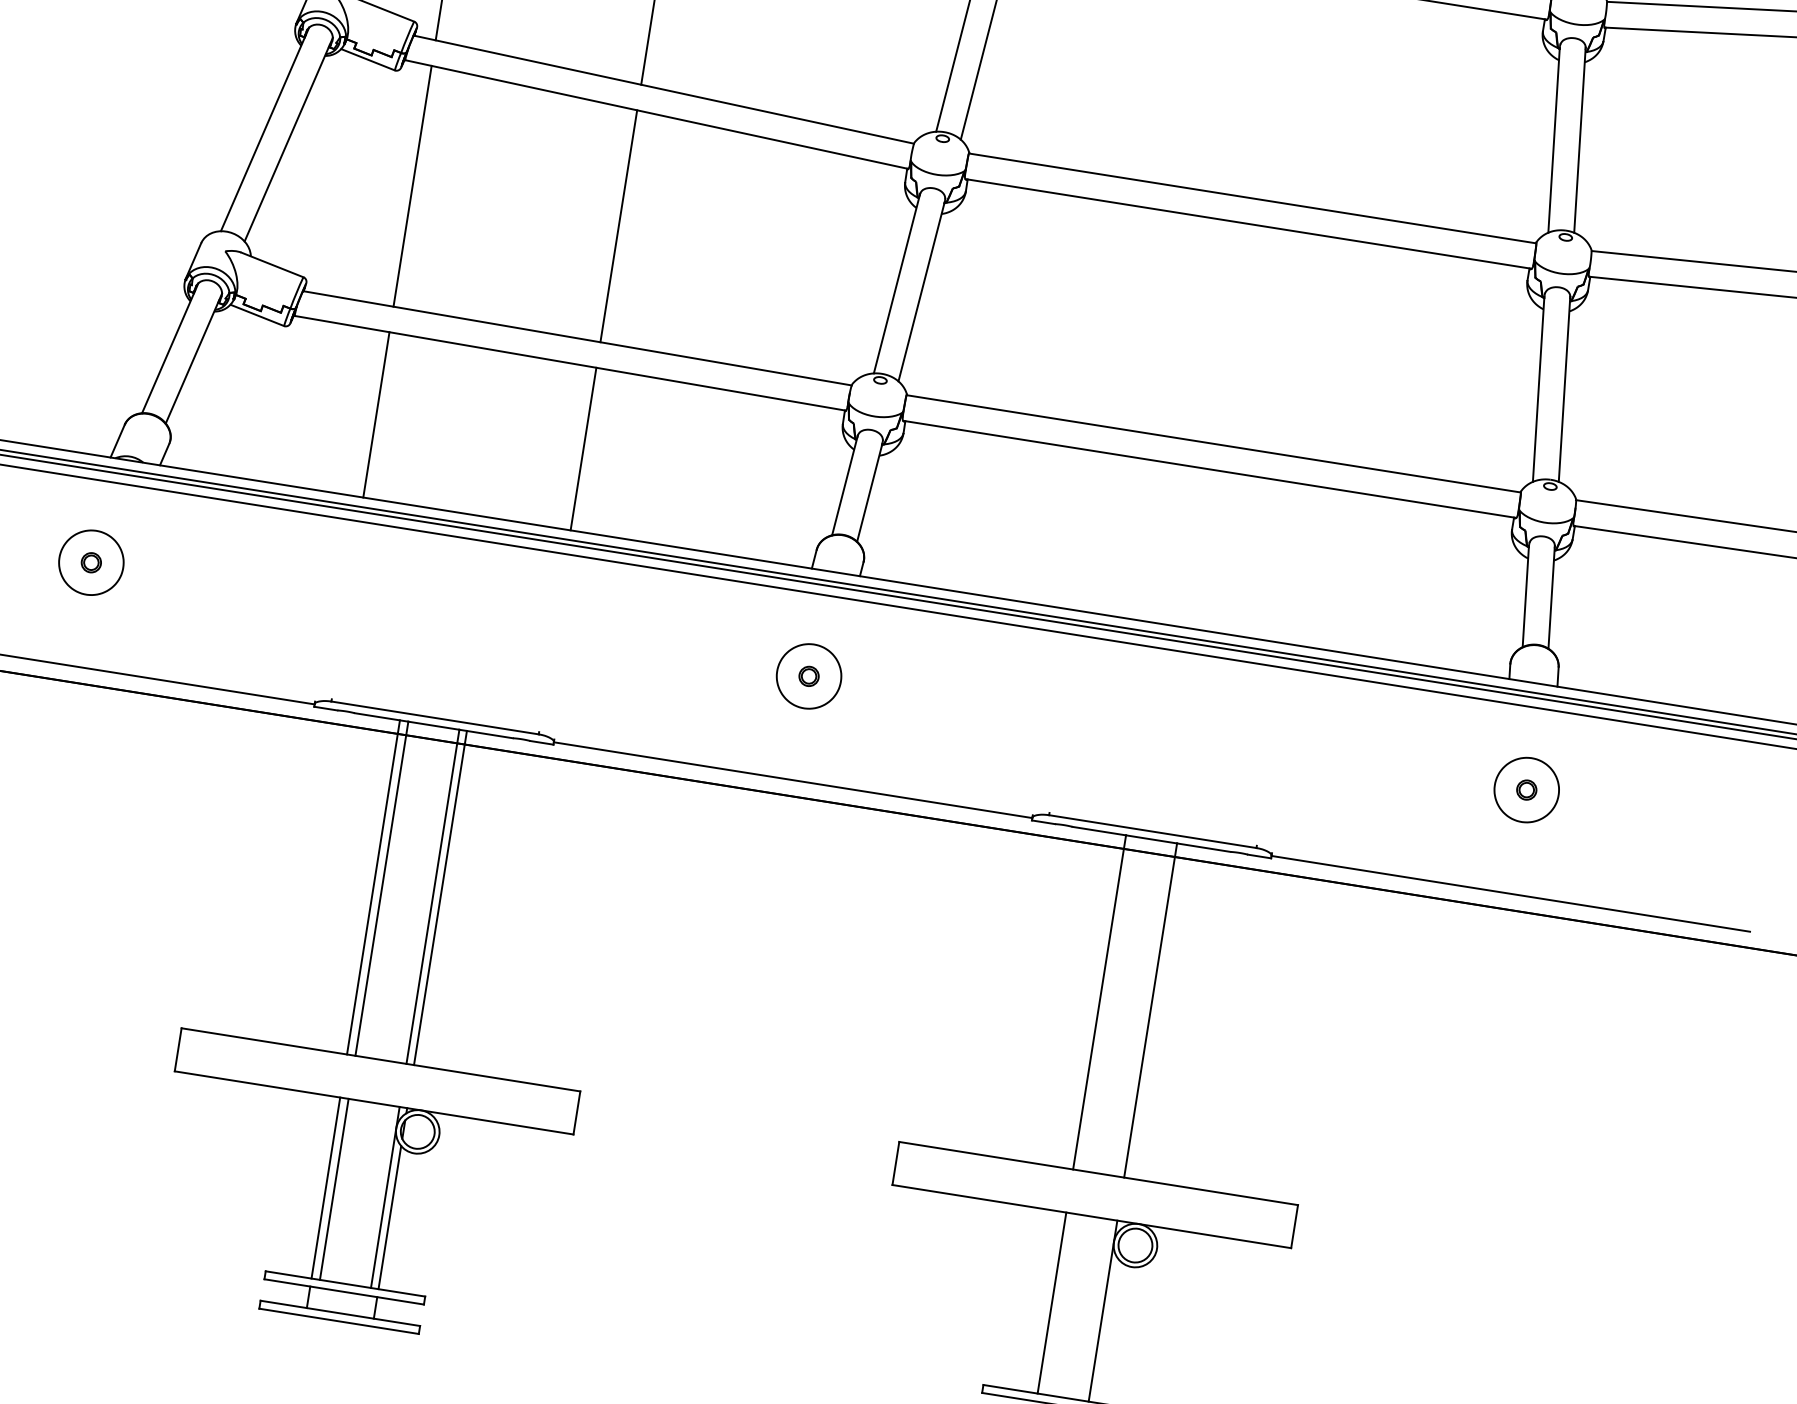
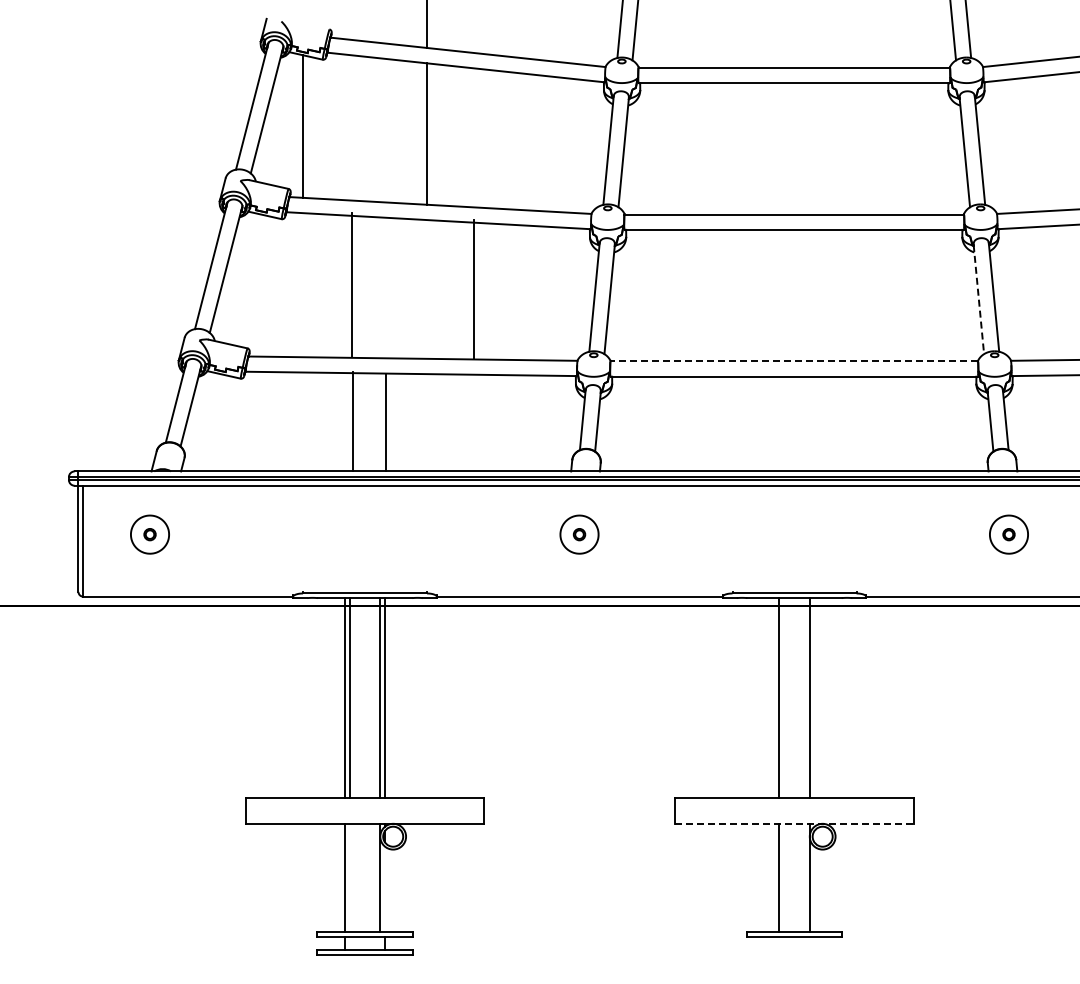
line: (412, 186) -> (351, 285), moved
line: (618, 226) -> (473, 289), moved
line: (1538, 389) -> (978, 299), solid -> dashed
line: (376, 414) -> (352, 421), moved
line: (1214, 443) -> (794, 361), solid -> dashed
line: (583, 448) -> (385, 422), moved
line: (333, 1188) -> (349, 877), removed
line: (1093, 1216) -> (795, 823), solid -> dashed
line: (389, 1217) -> (384, 889), removed

